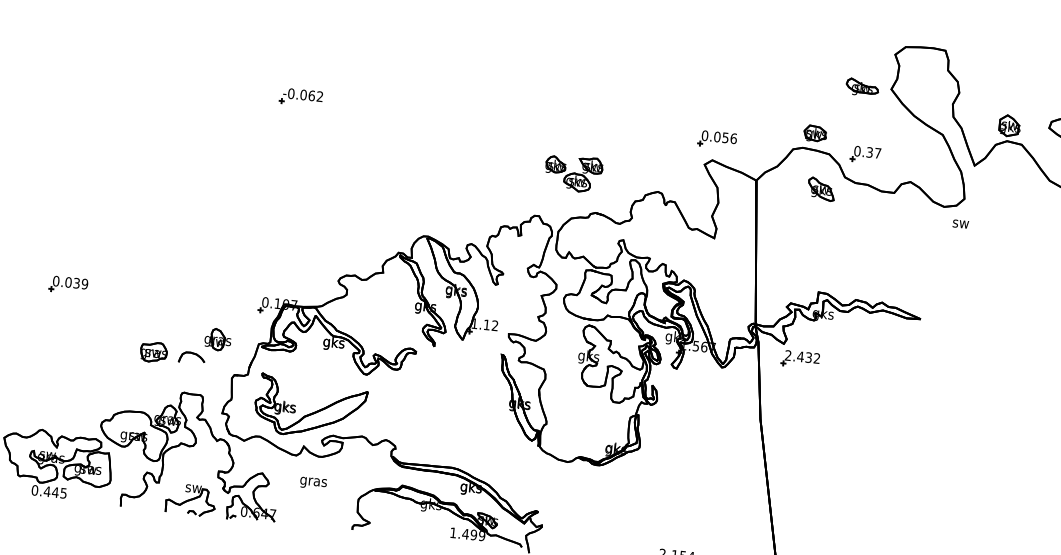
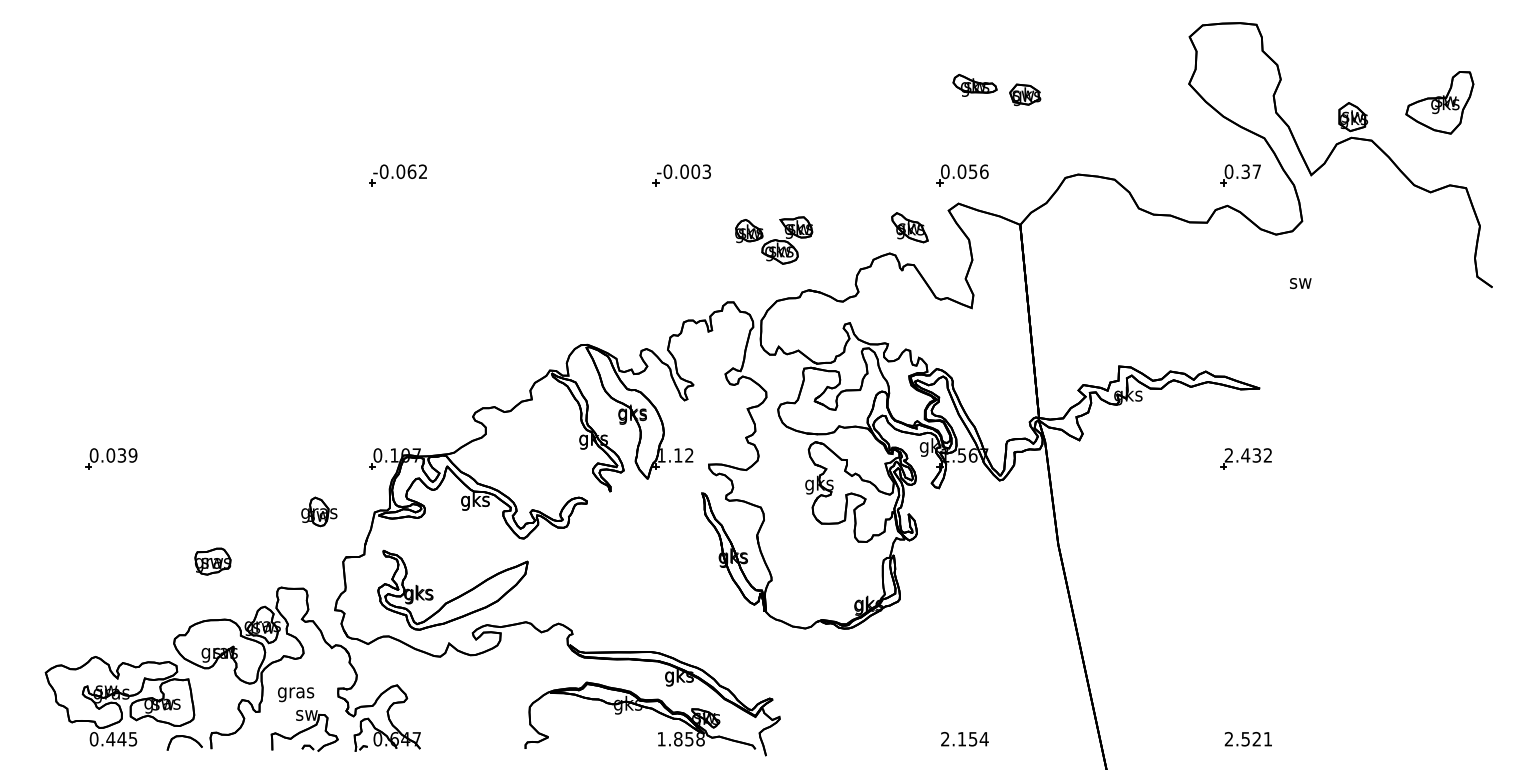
part: (862, 86) -> (974, 84), moved
part: (510, 118) -> (681, 175), added
part: (815, 133) -> (1025, 94), moved
part: (865, 154) -> (1240, 175), moved
part: (821, 189) -> (909, 227), moved
text: (960, 224) -> (1300, 283), moved
part: (153, 352) -> (212, 561), moved
part: (191, 357) -> (184, 742), moved
part: (800, 359) -> (1245, 458), moved
text: (313, 483) -> (296, 694), moved
text: (473, 534) -> (688, 738), 1.499 -> 1.858

